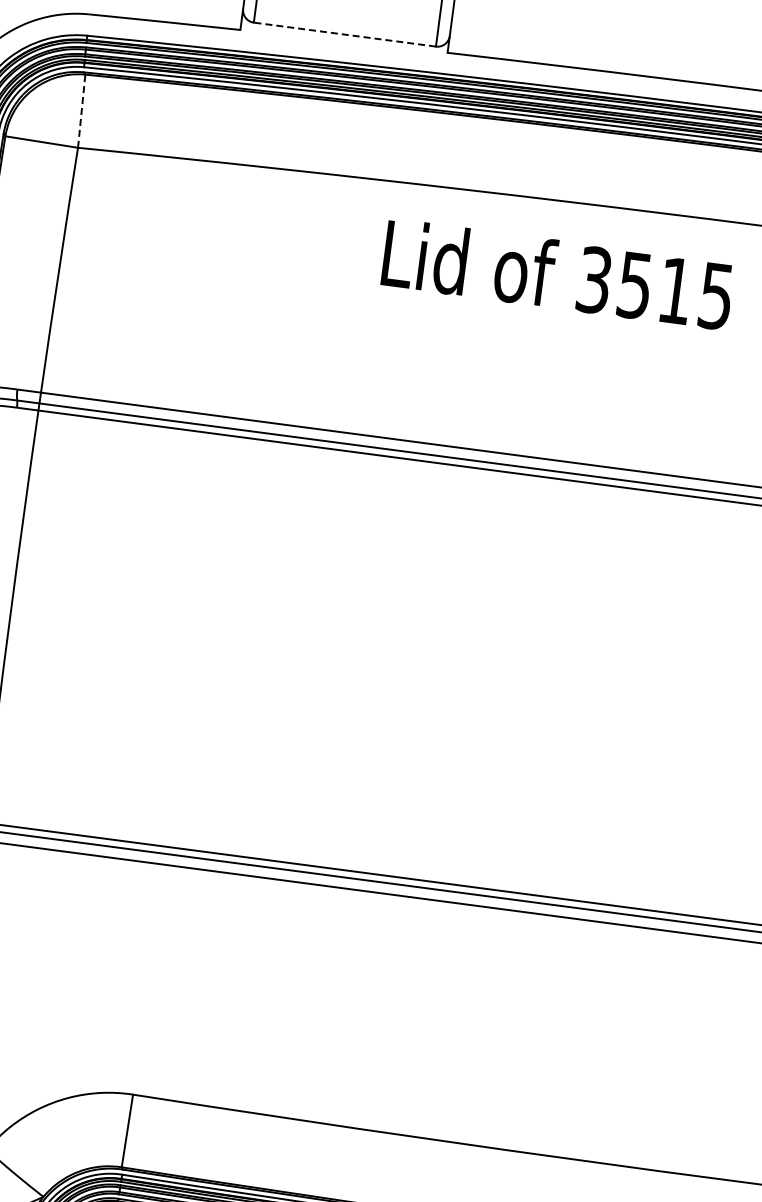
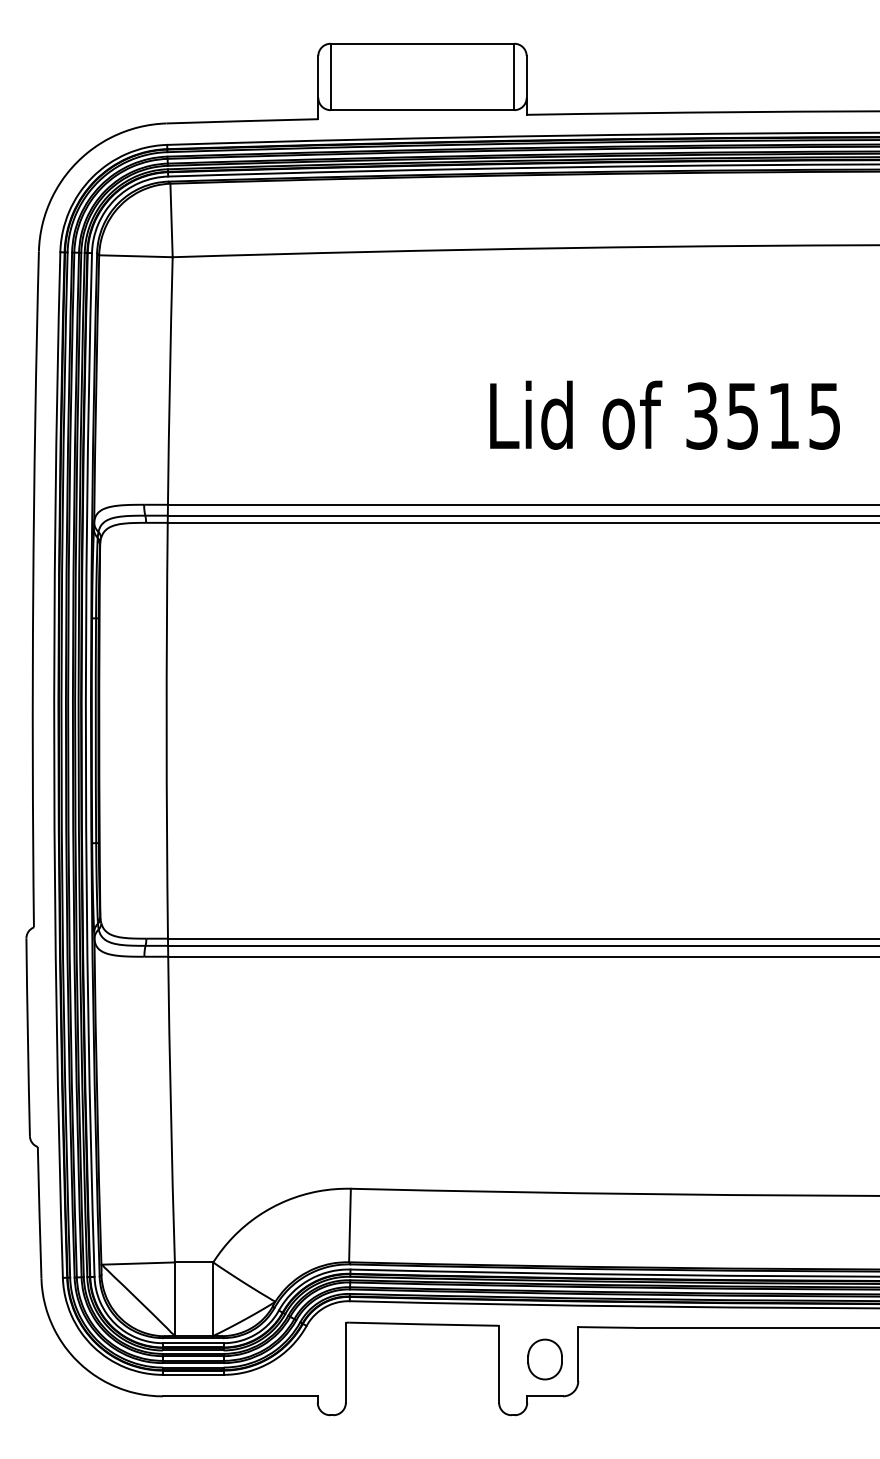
line: (344, 34) -> (422, 110), dashed -> solid
line: (81, 111) -> (171, 220), dashed -> solid
text: (557, 273) -> (664, 414), moved

